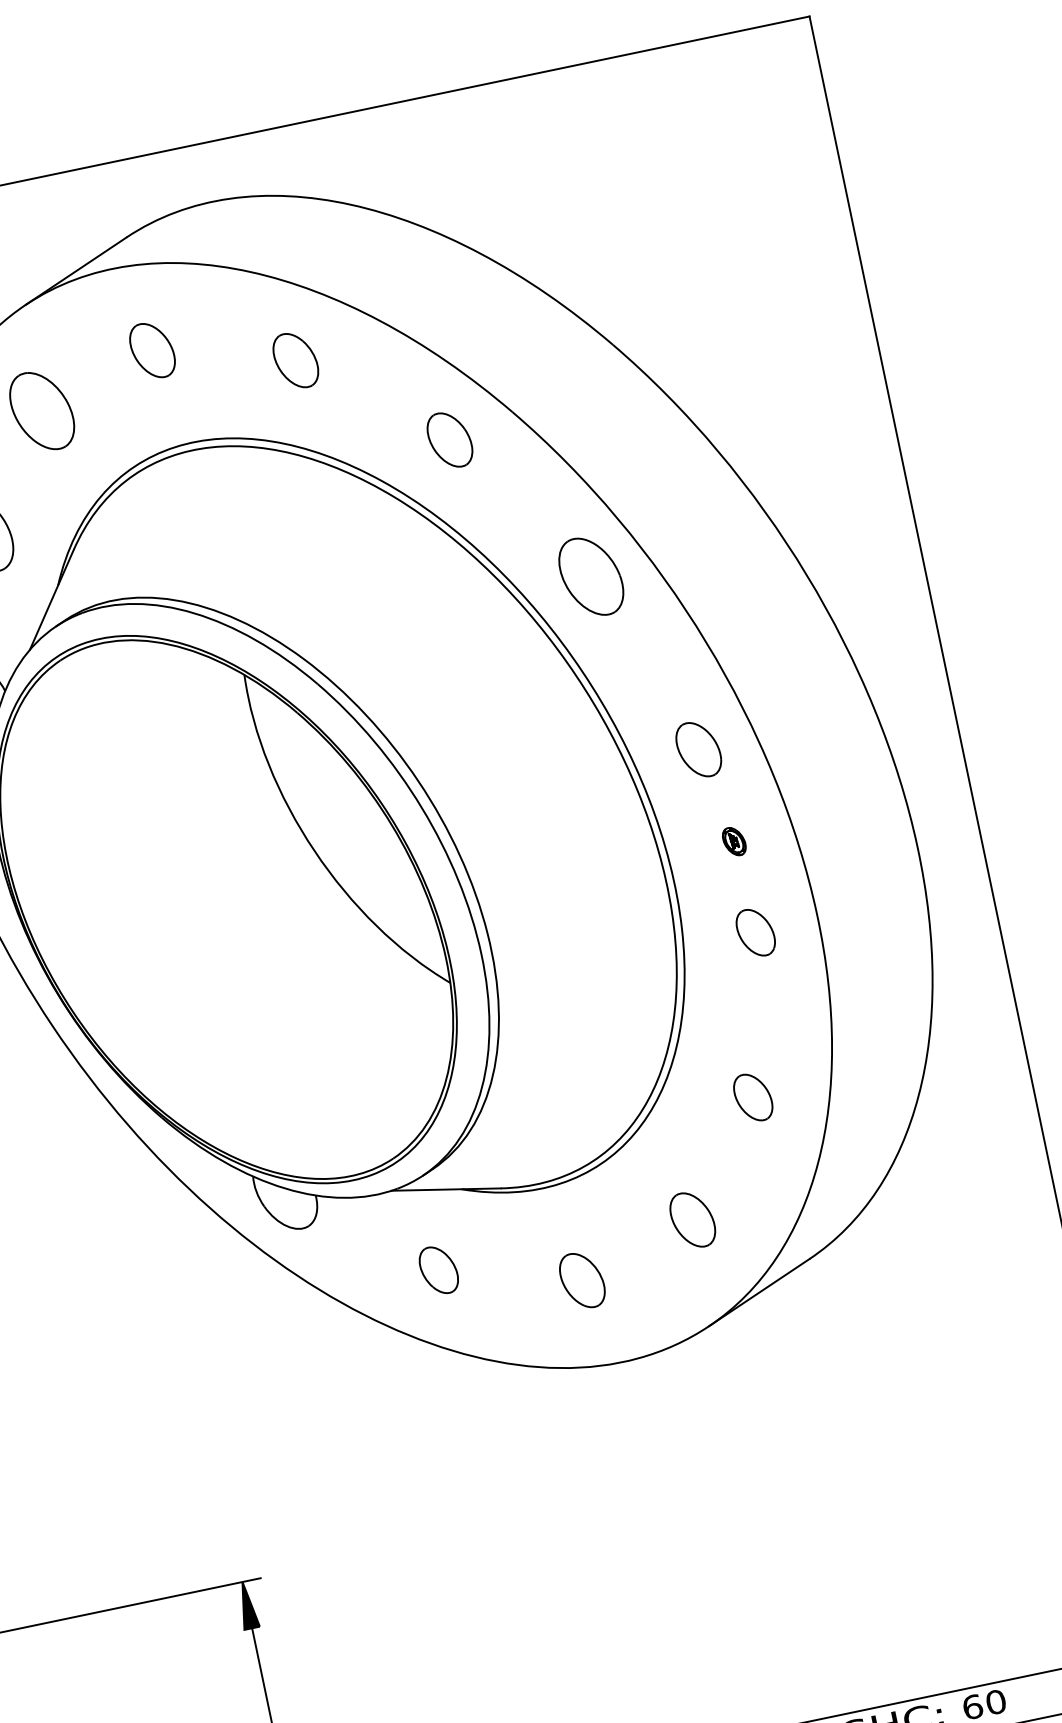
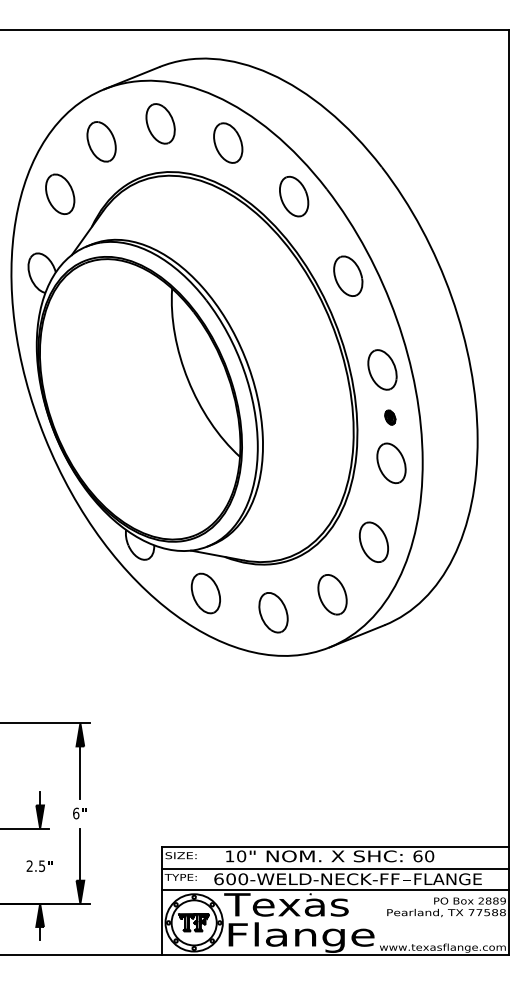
part: (152, 349) -> (160, 123), size x1.43
part: (296, 359) -> (228, 142), size x1.43
part: (450, 439) -> (294, 196), size x1.43
part: (698, 748) -> (382, 369), size x1.43
part: (755, 932) -> (391, 463), size x1.67
part: (752, 1096) -> (373, 541), size x1.67
part: (692, 1219) -> (332, 594), size x1.43
part: (438, 1270) -> (205, 593), size x1.67
part: (582, 1279) -> (273, 612), size x1.43

